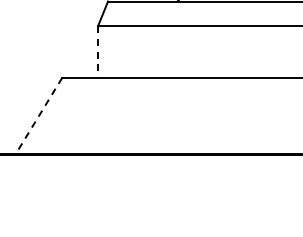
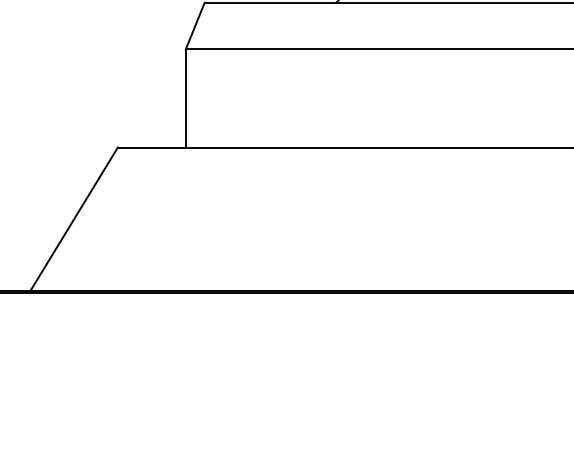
line: (98, 51) -> (186, 97), dashed -> solid
line: (38, 116) -> (72, 220), dashed -> solid

